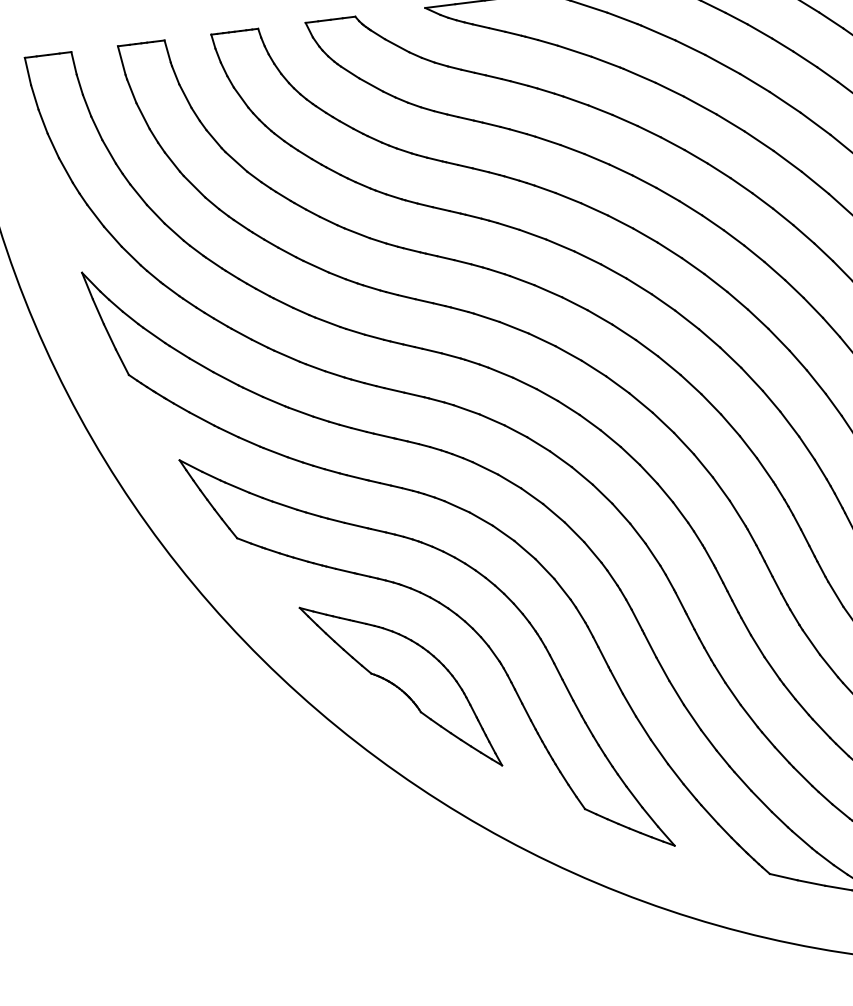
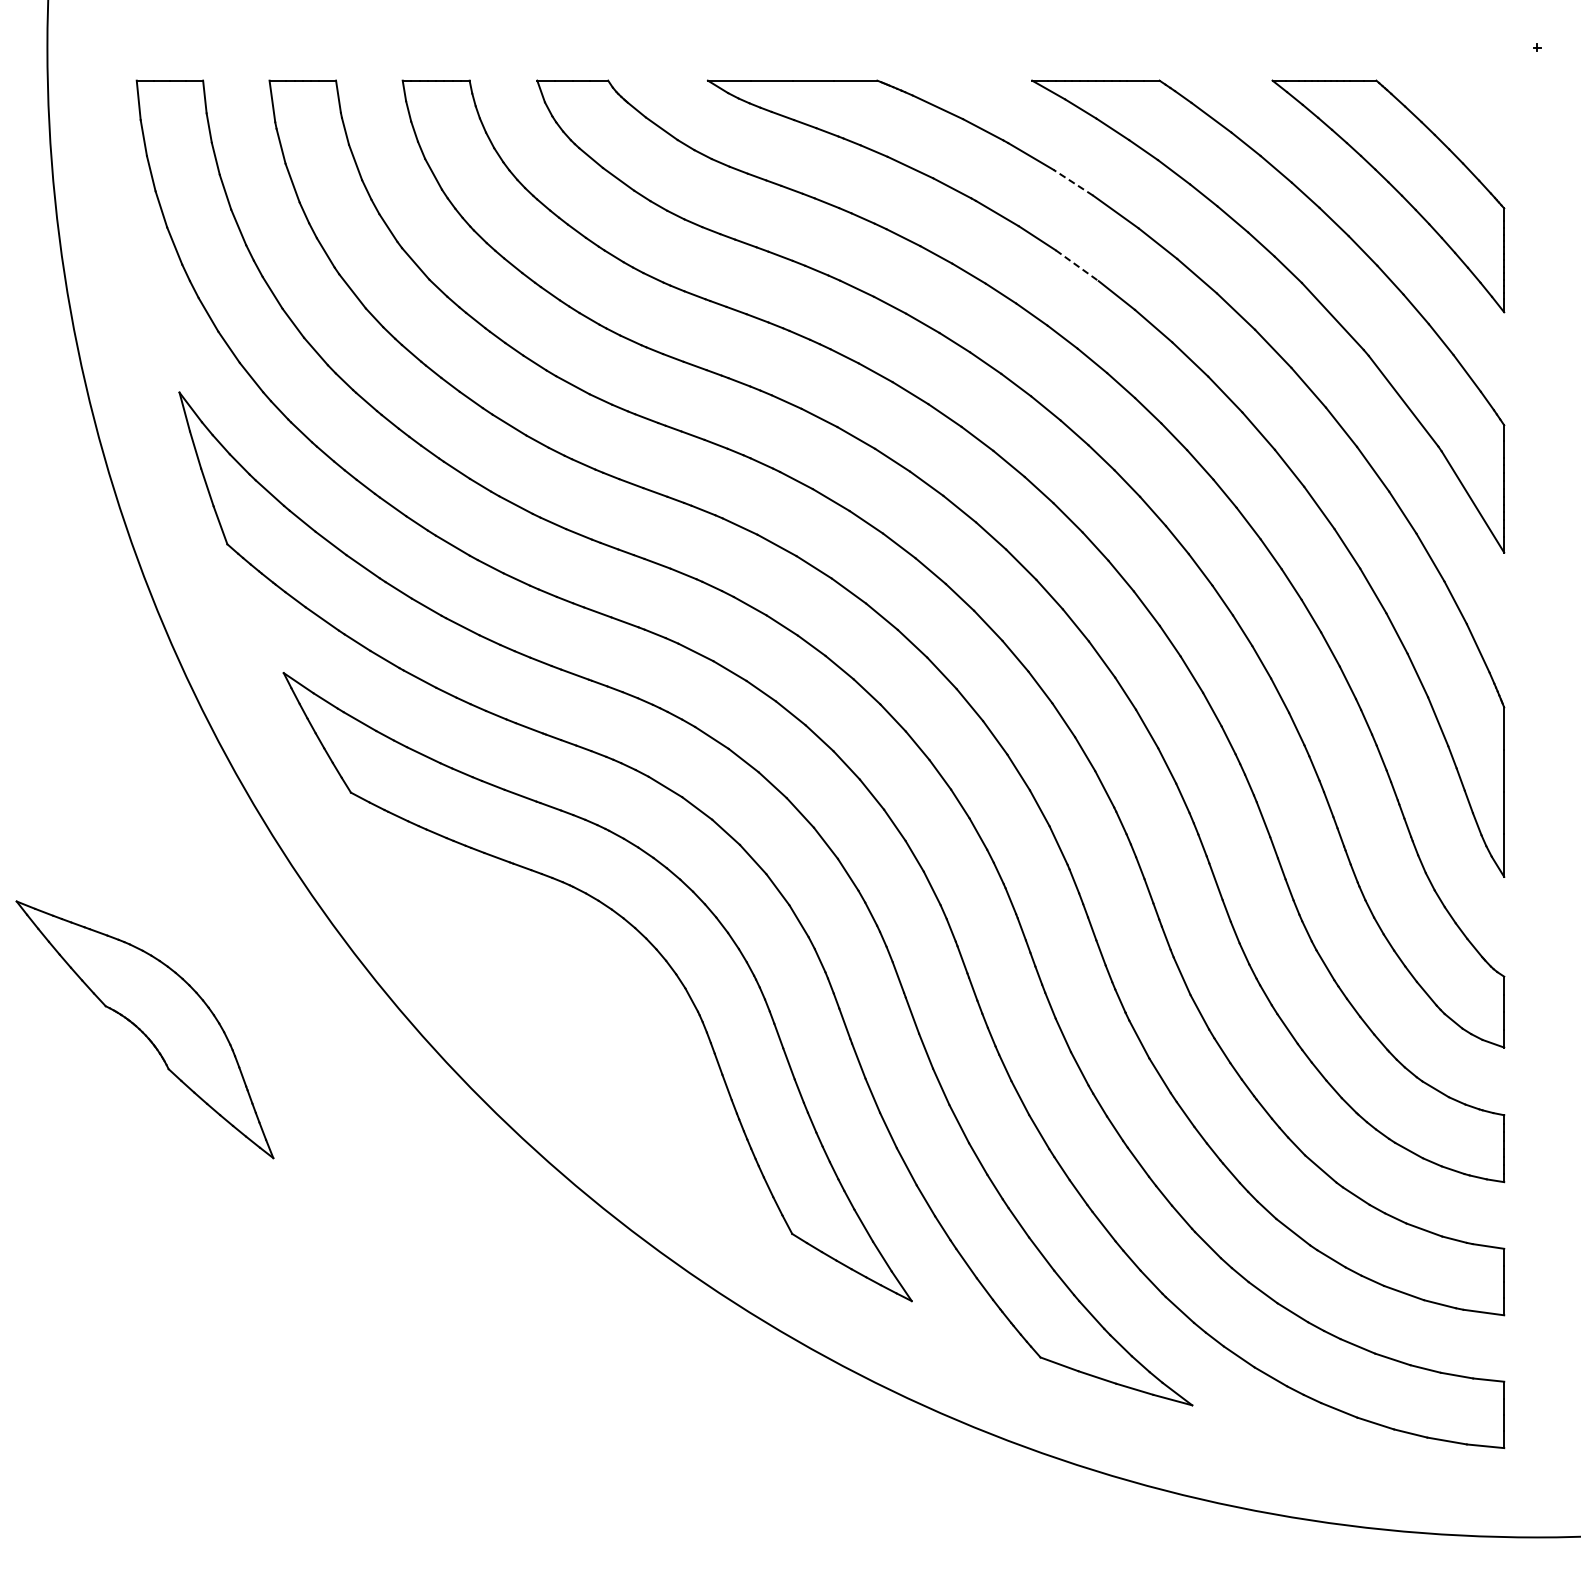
line: (690, 47) -> (1073, 182), solid -> dashed
line: (700, 106) -> (1077, 266), solid -> dashed
part: (400, 686) -> (144, 1029), moved

